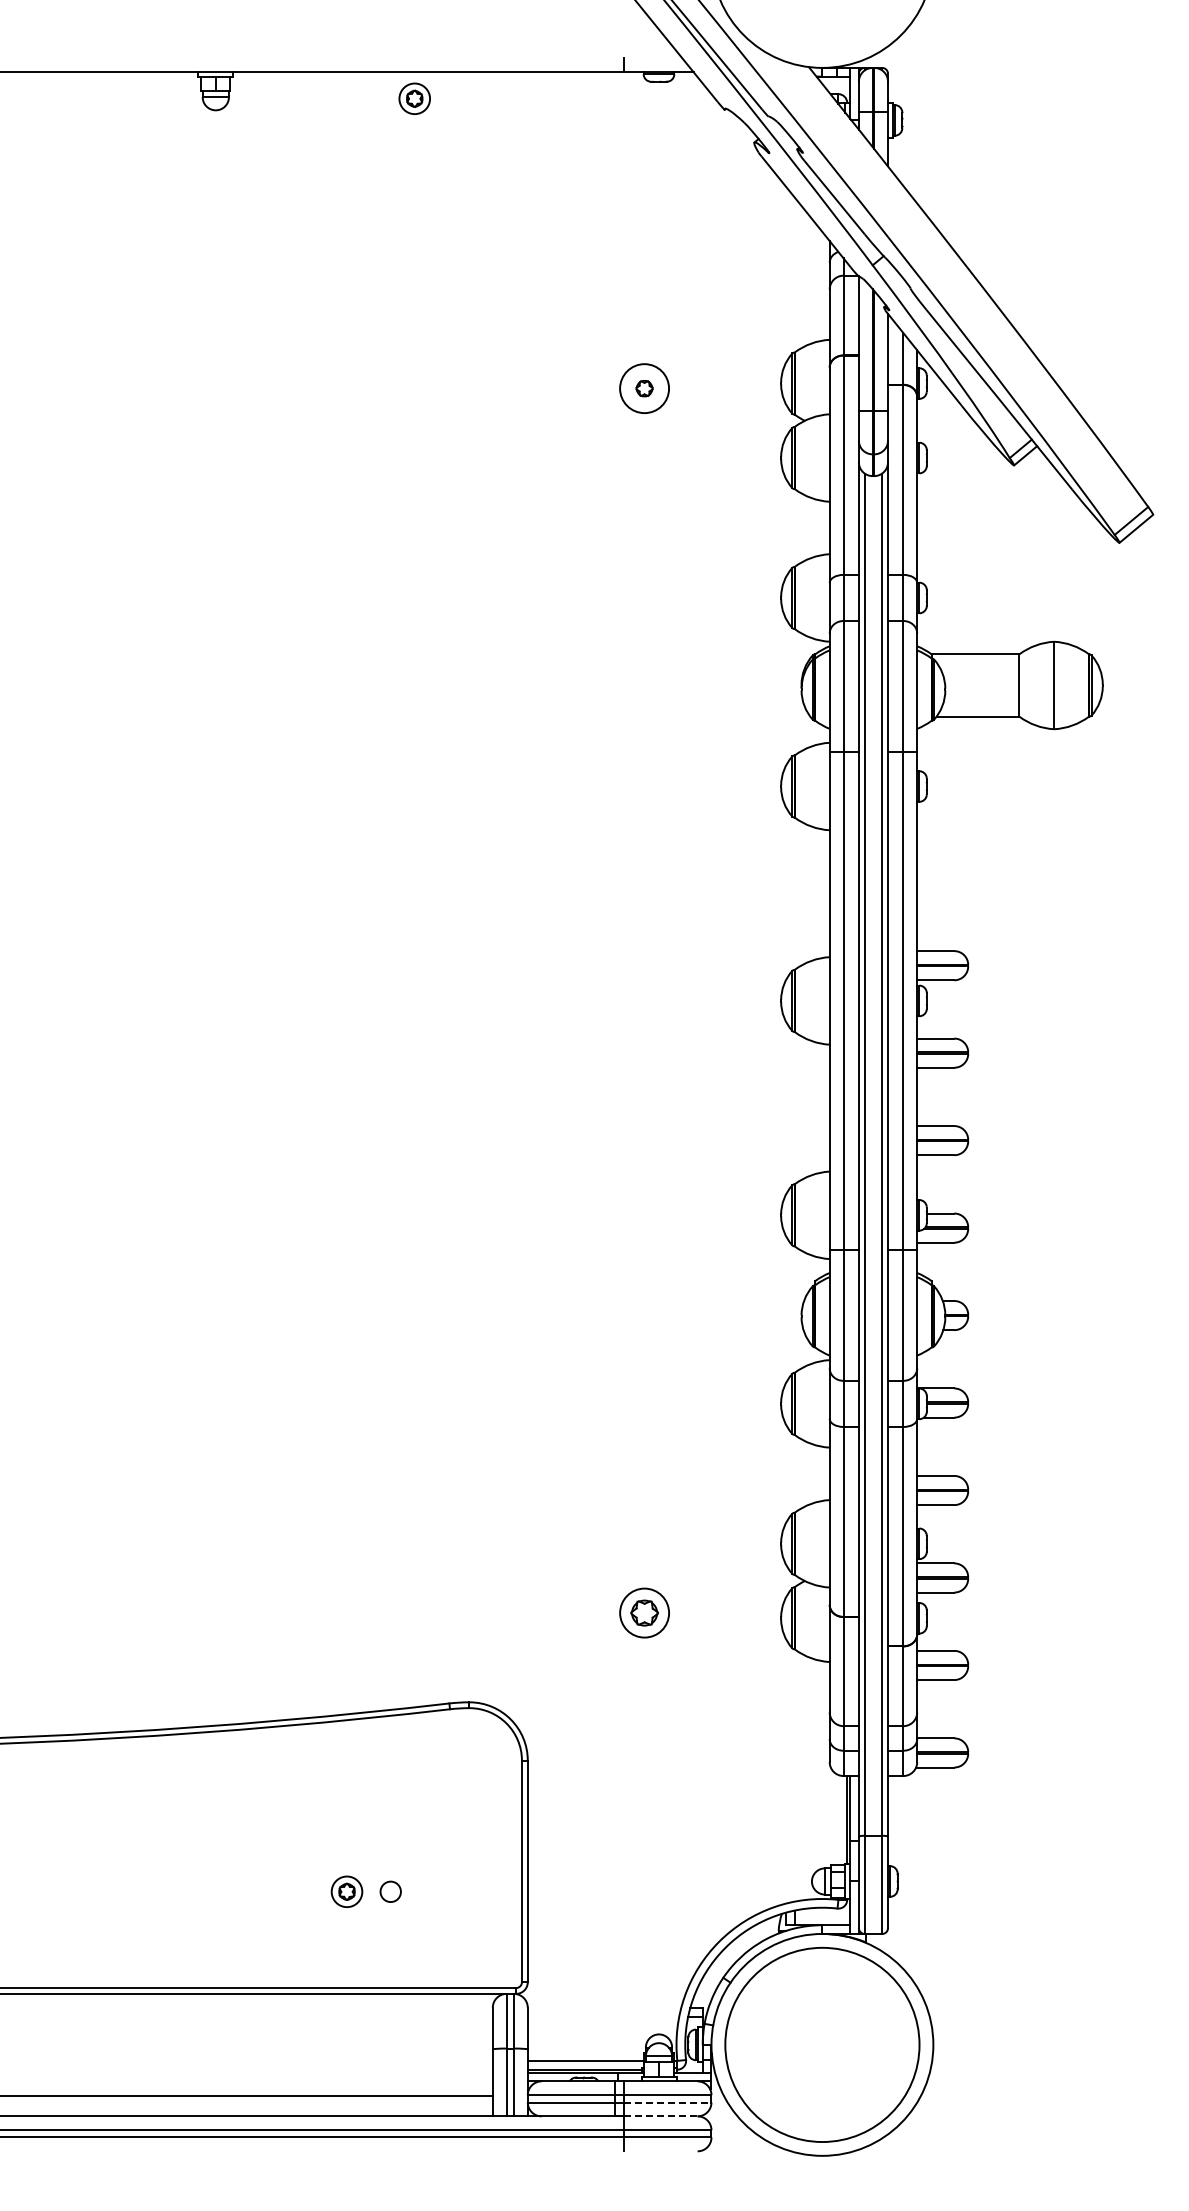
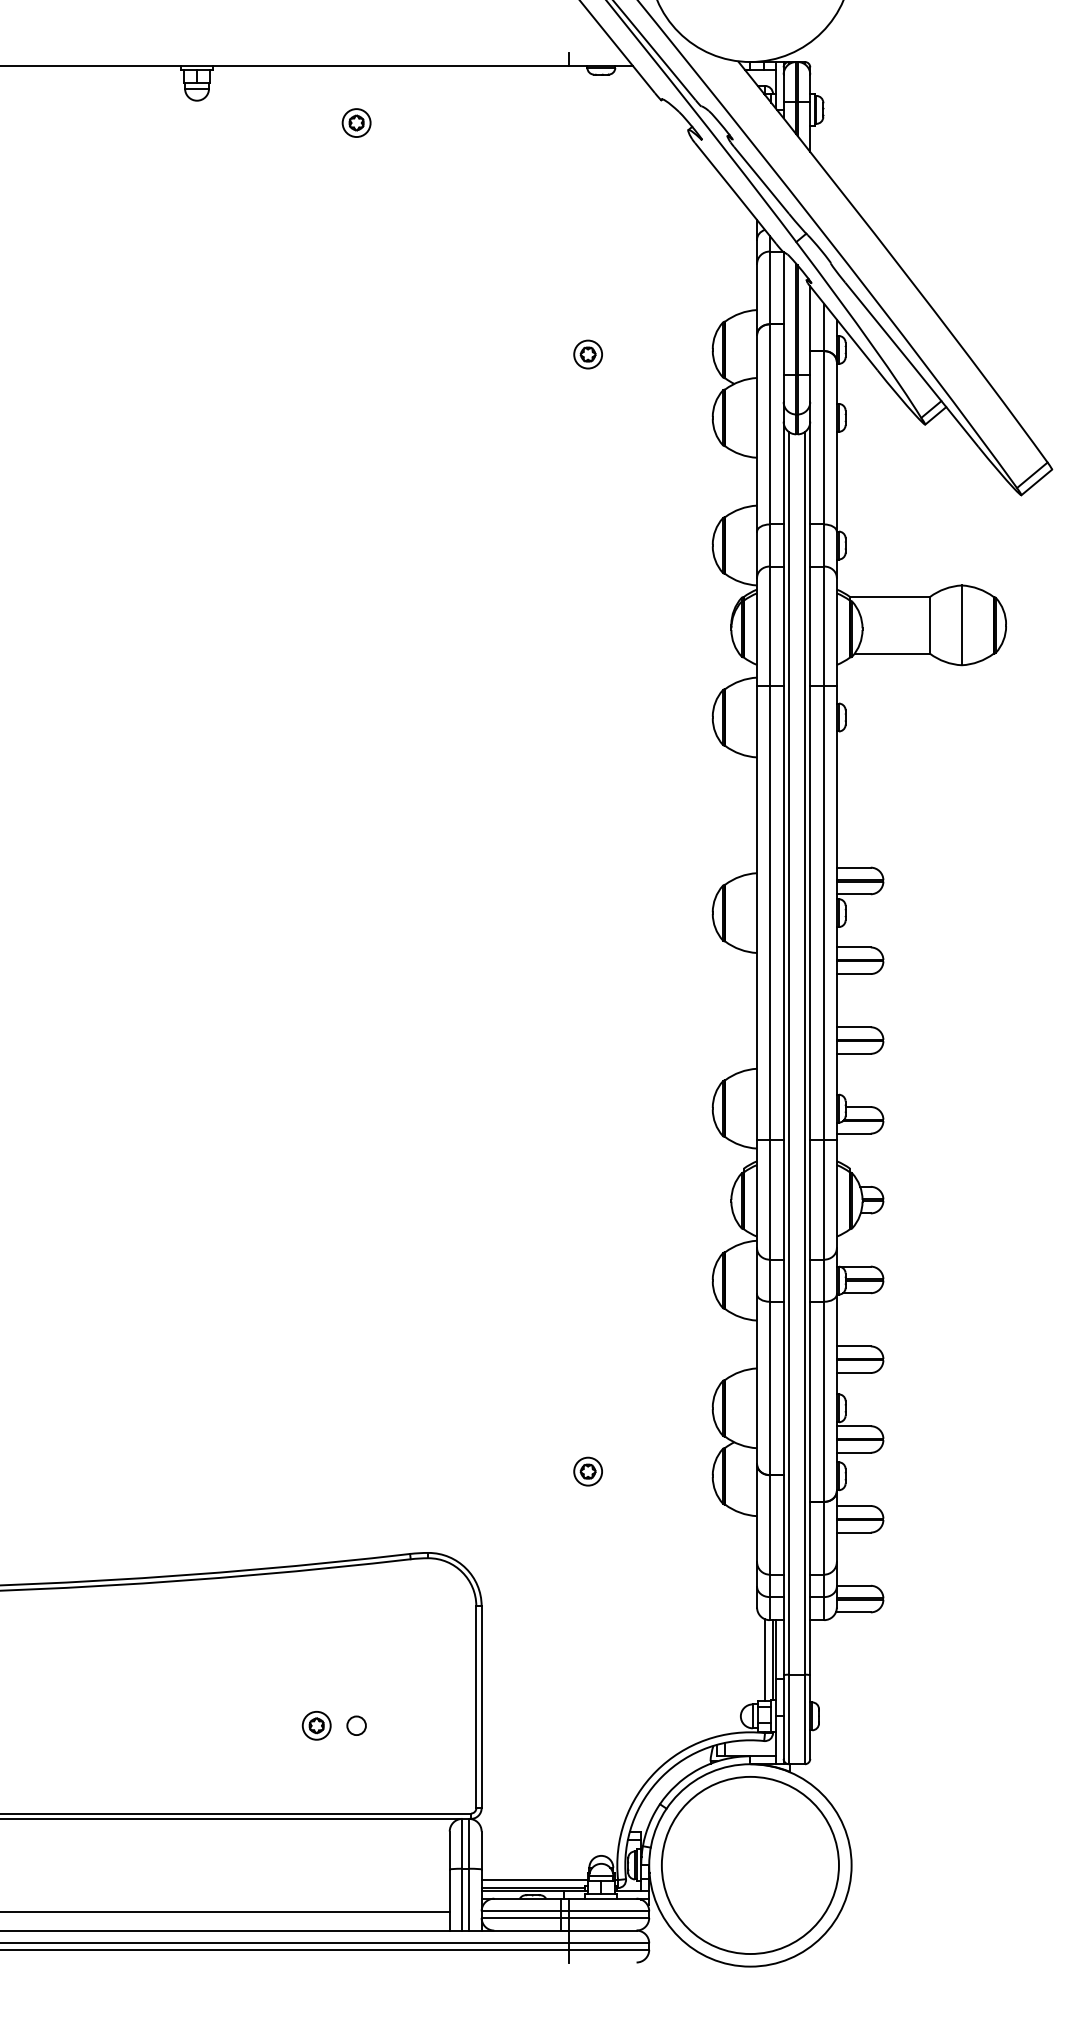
part: (414, 98) -> (356, 122), moved
circle: (644, 388) -> (588, 354), size x0.62
part: (644, 1613) -> (588, 1471), size x0.62
line: (838, 1819) -> (765, 1659), added
line: (667, 2102) -> (609, 1917), dashed -> solid
line: (660, 2116) -> (602, 1930), dashed -> solid

